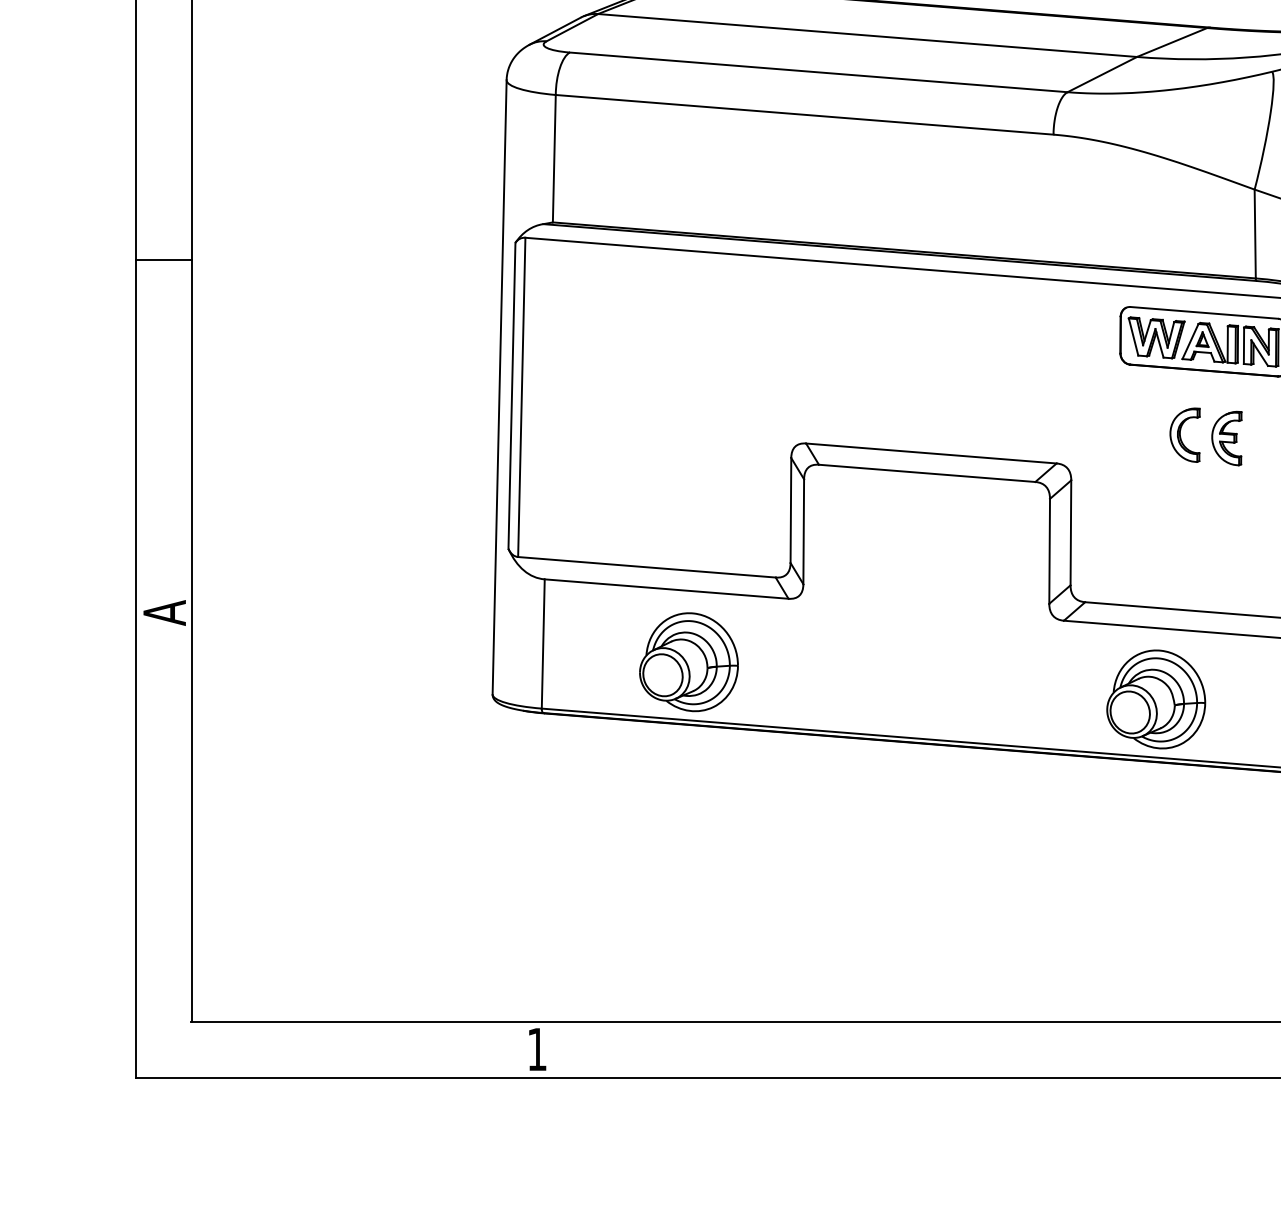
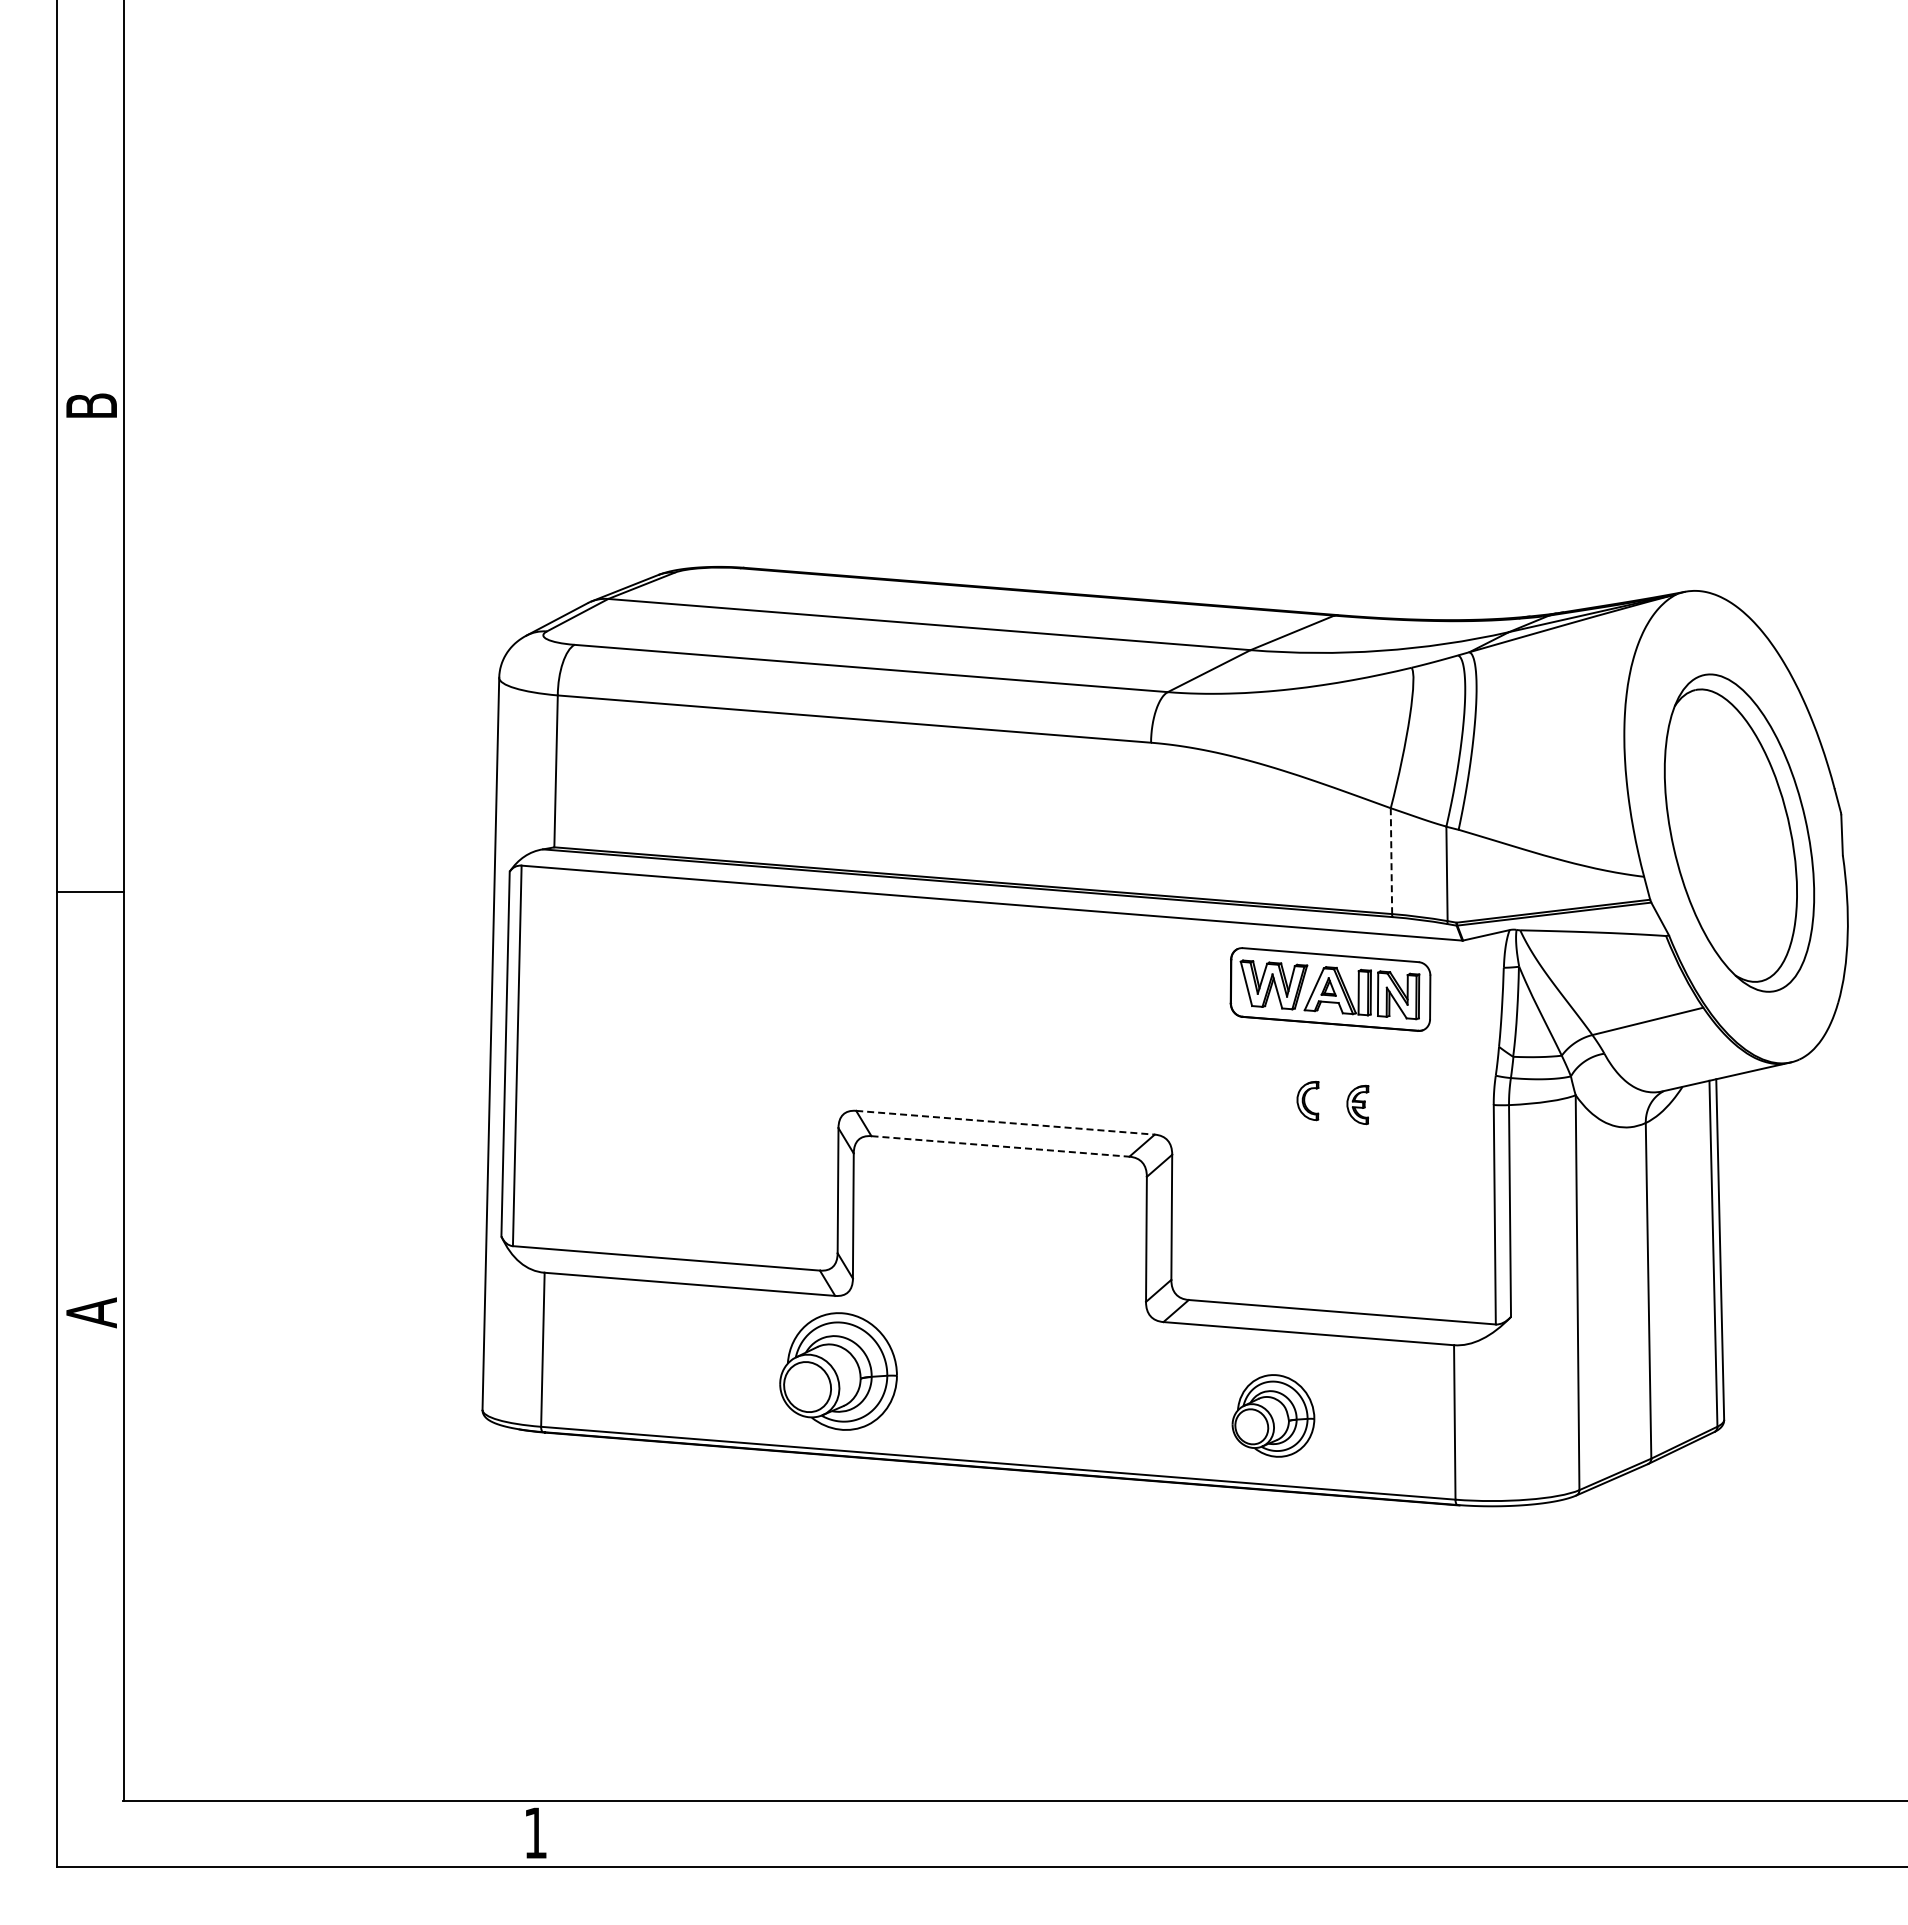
line: (1255, 234) -> (1391, 861), solid -> dashed
part: (1184, 434) -> (1307, 1100), size x0.6
part: (1226, 438) -> (1357, 1104), size x0.6
line: (931, 453) -> (1005, 1122), solid -> dashed
line: (927, 473) -> (1000, 1146), solid -> dashed
part: (688, 662) -> (838, 1371), moved
part: (1156, 699) -> (1273, 1415), size x0.7

